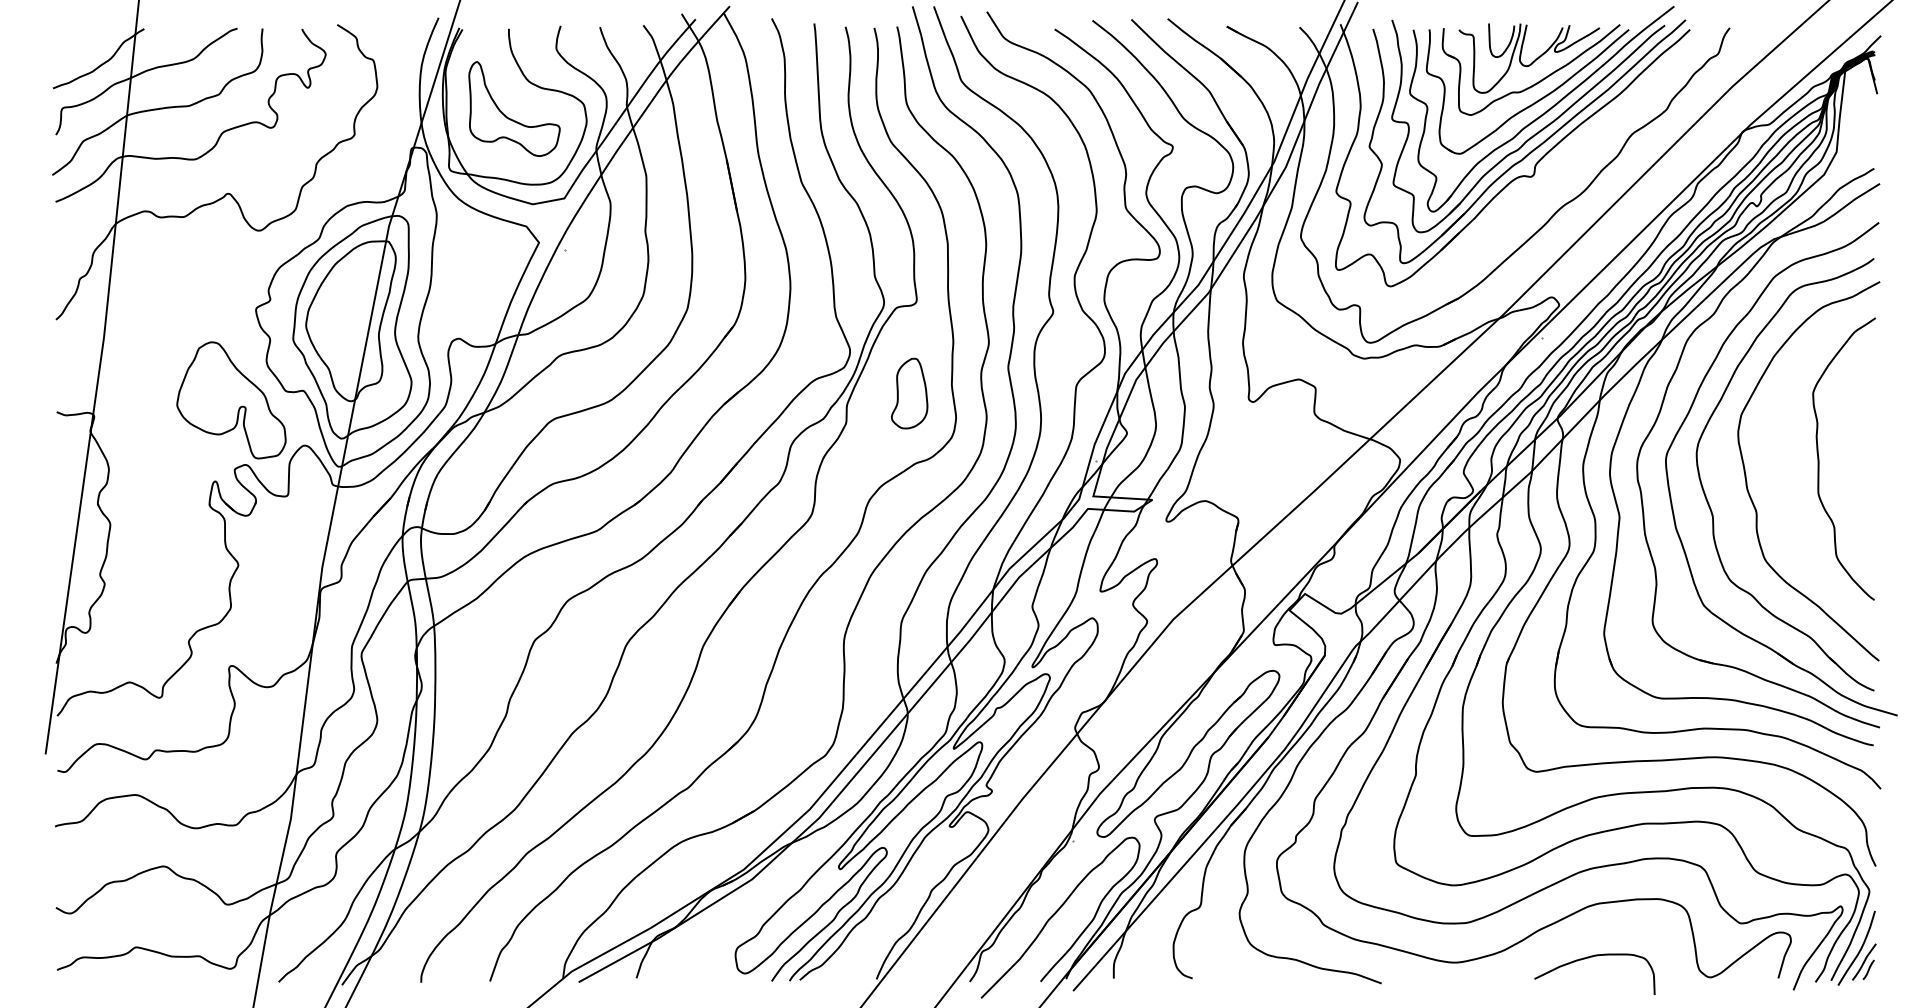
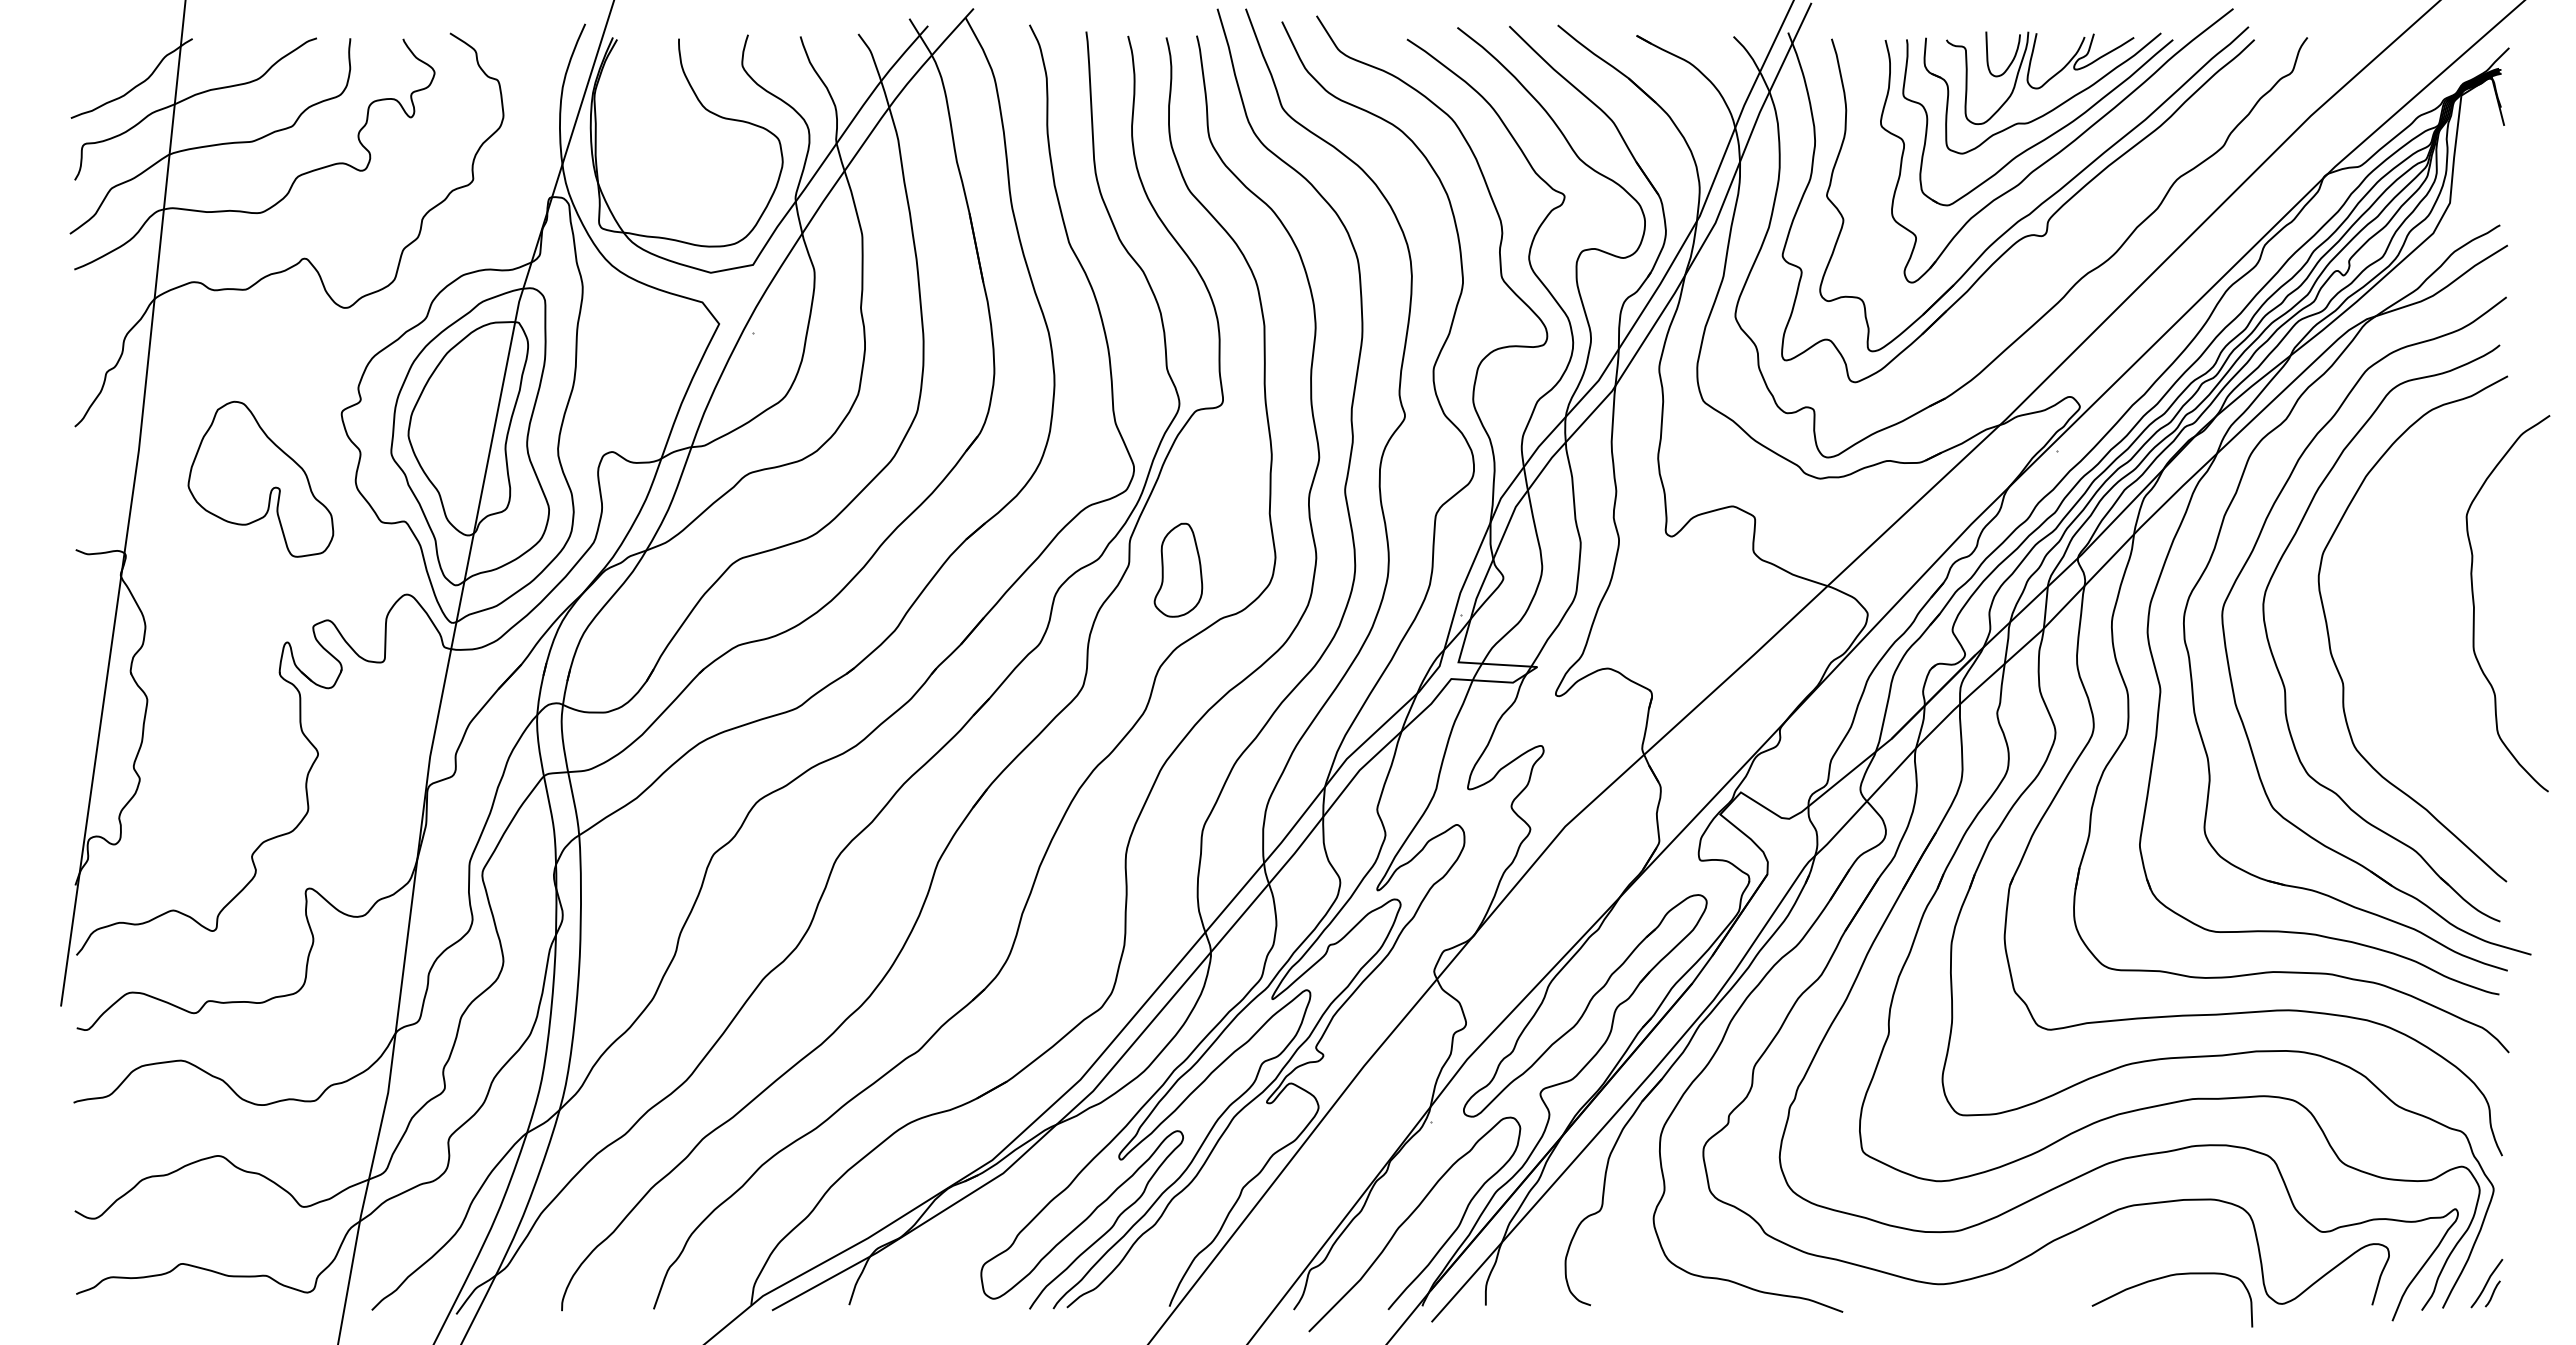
part: (509, 117) -> (679, 157), removed
part: (1533, 135) -> (2045, 180), removed
part: (909, 393) -> (1178, 569), moved
part: (231, 399) -> (260, 478), moved
curve: (1819, 459) -> (2474, 603), moved
curve: (1859, 950) -> (2480, 1267), removed
curve: (1591, 957) -> (2167, 1277), moved

